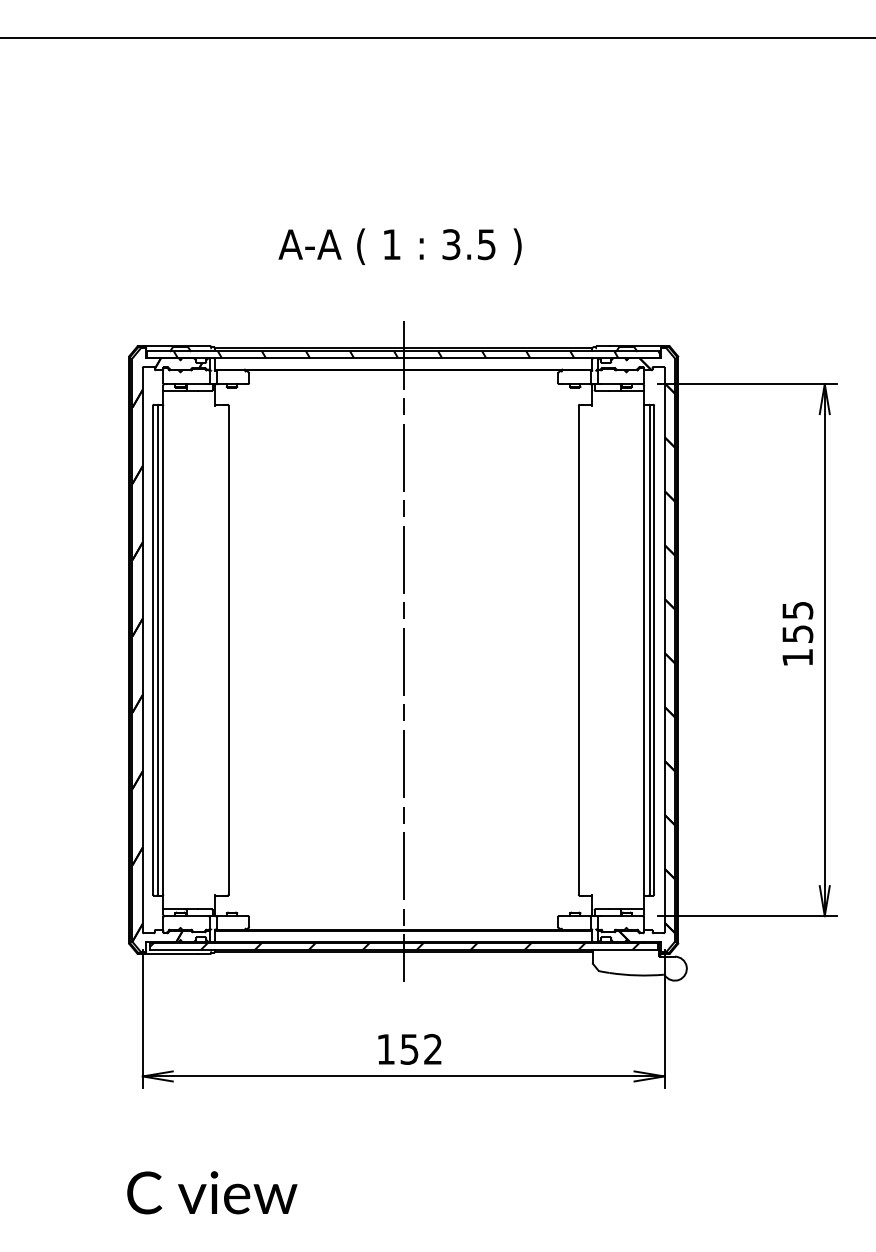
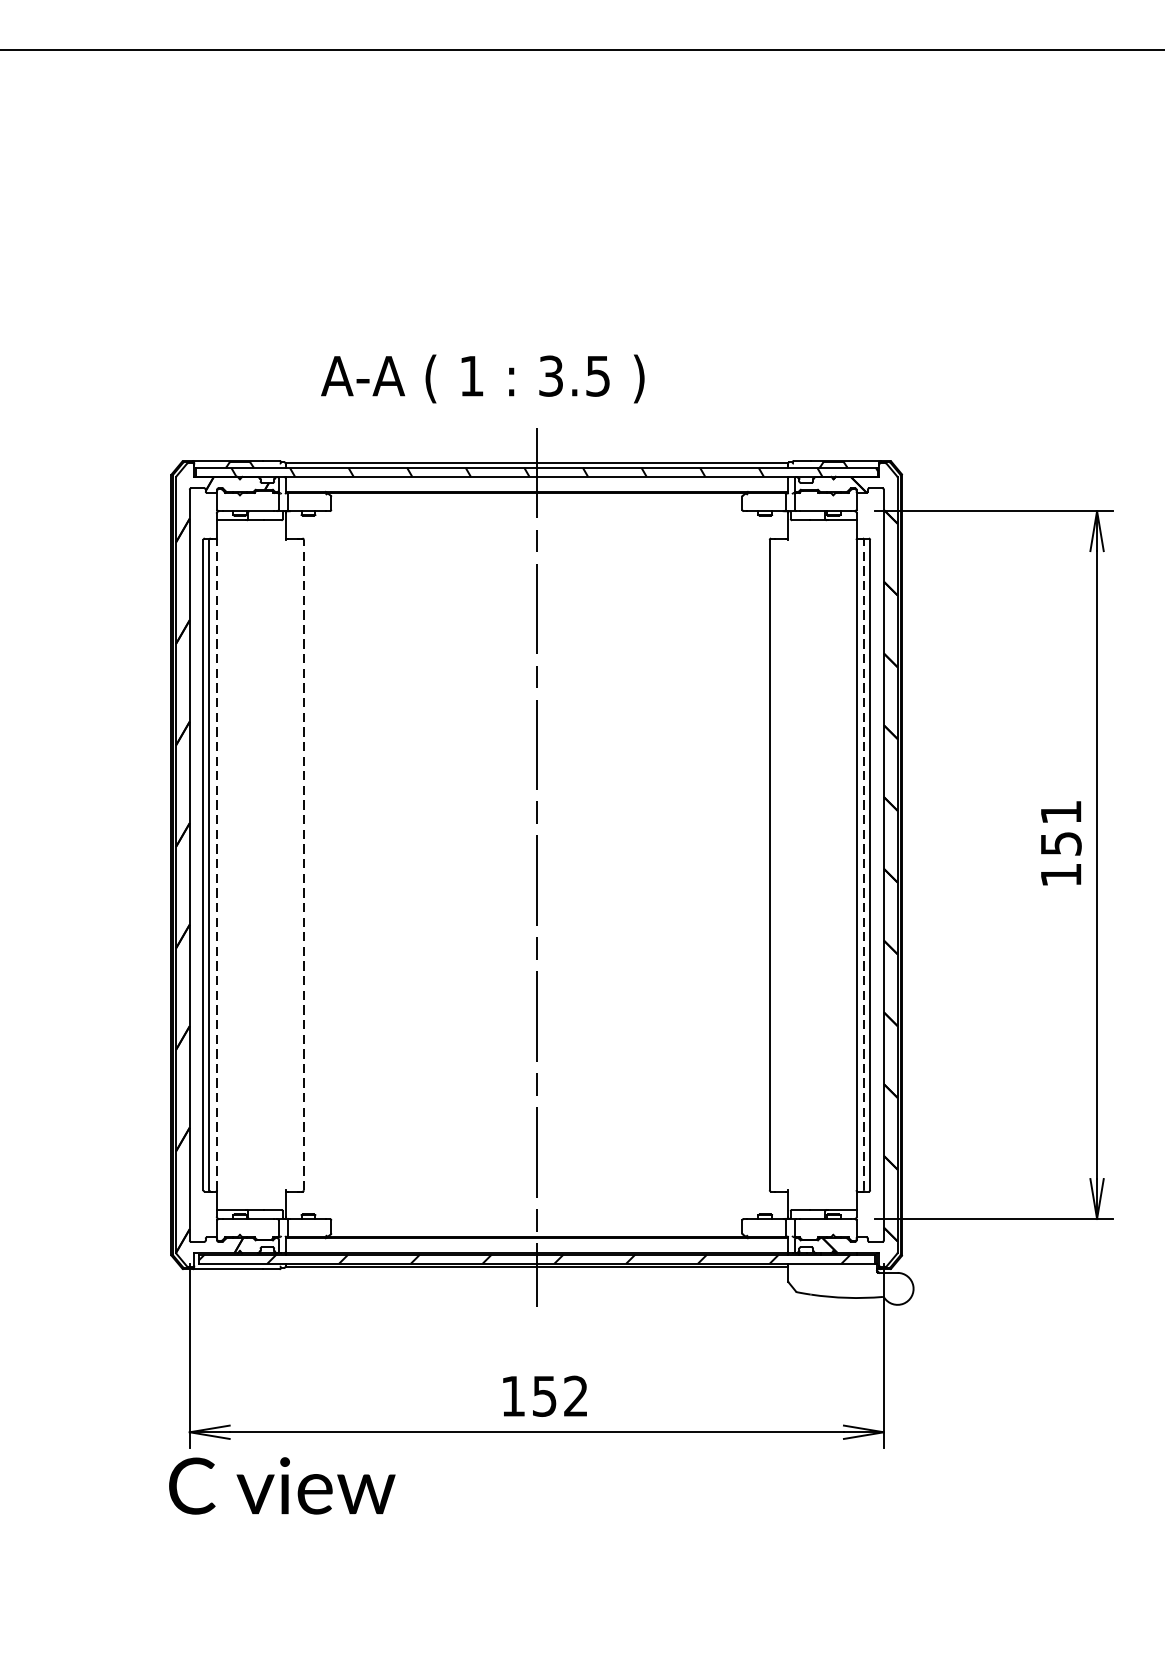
text: (399, 246) -> (482, 378), moved
text: (797, 610) -> (1060, 812), 155 -> 151
line: (163, 649) -> (217, 864), solid -> dashed
line: (228, 649) -> (303, 864), solid -> dashed
line: (649, 649) -> (863, 864), solid -> dashed
text: (212, 1192) -> (282, 1485), moved

